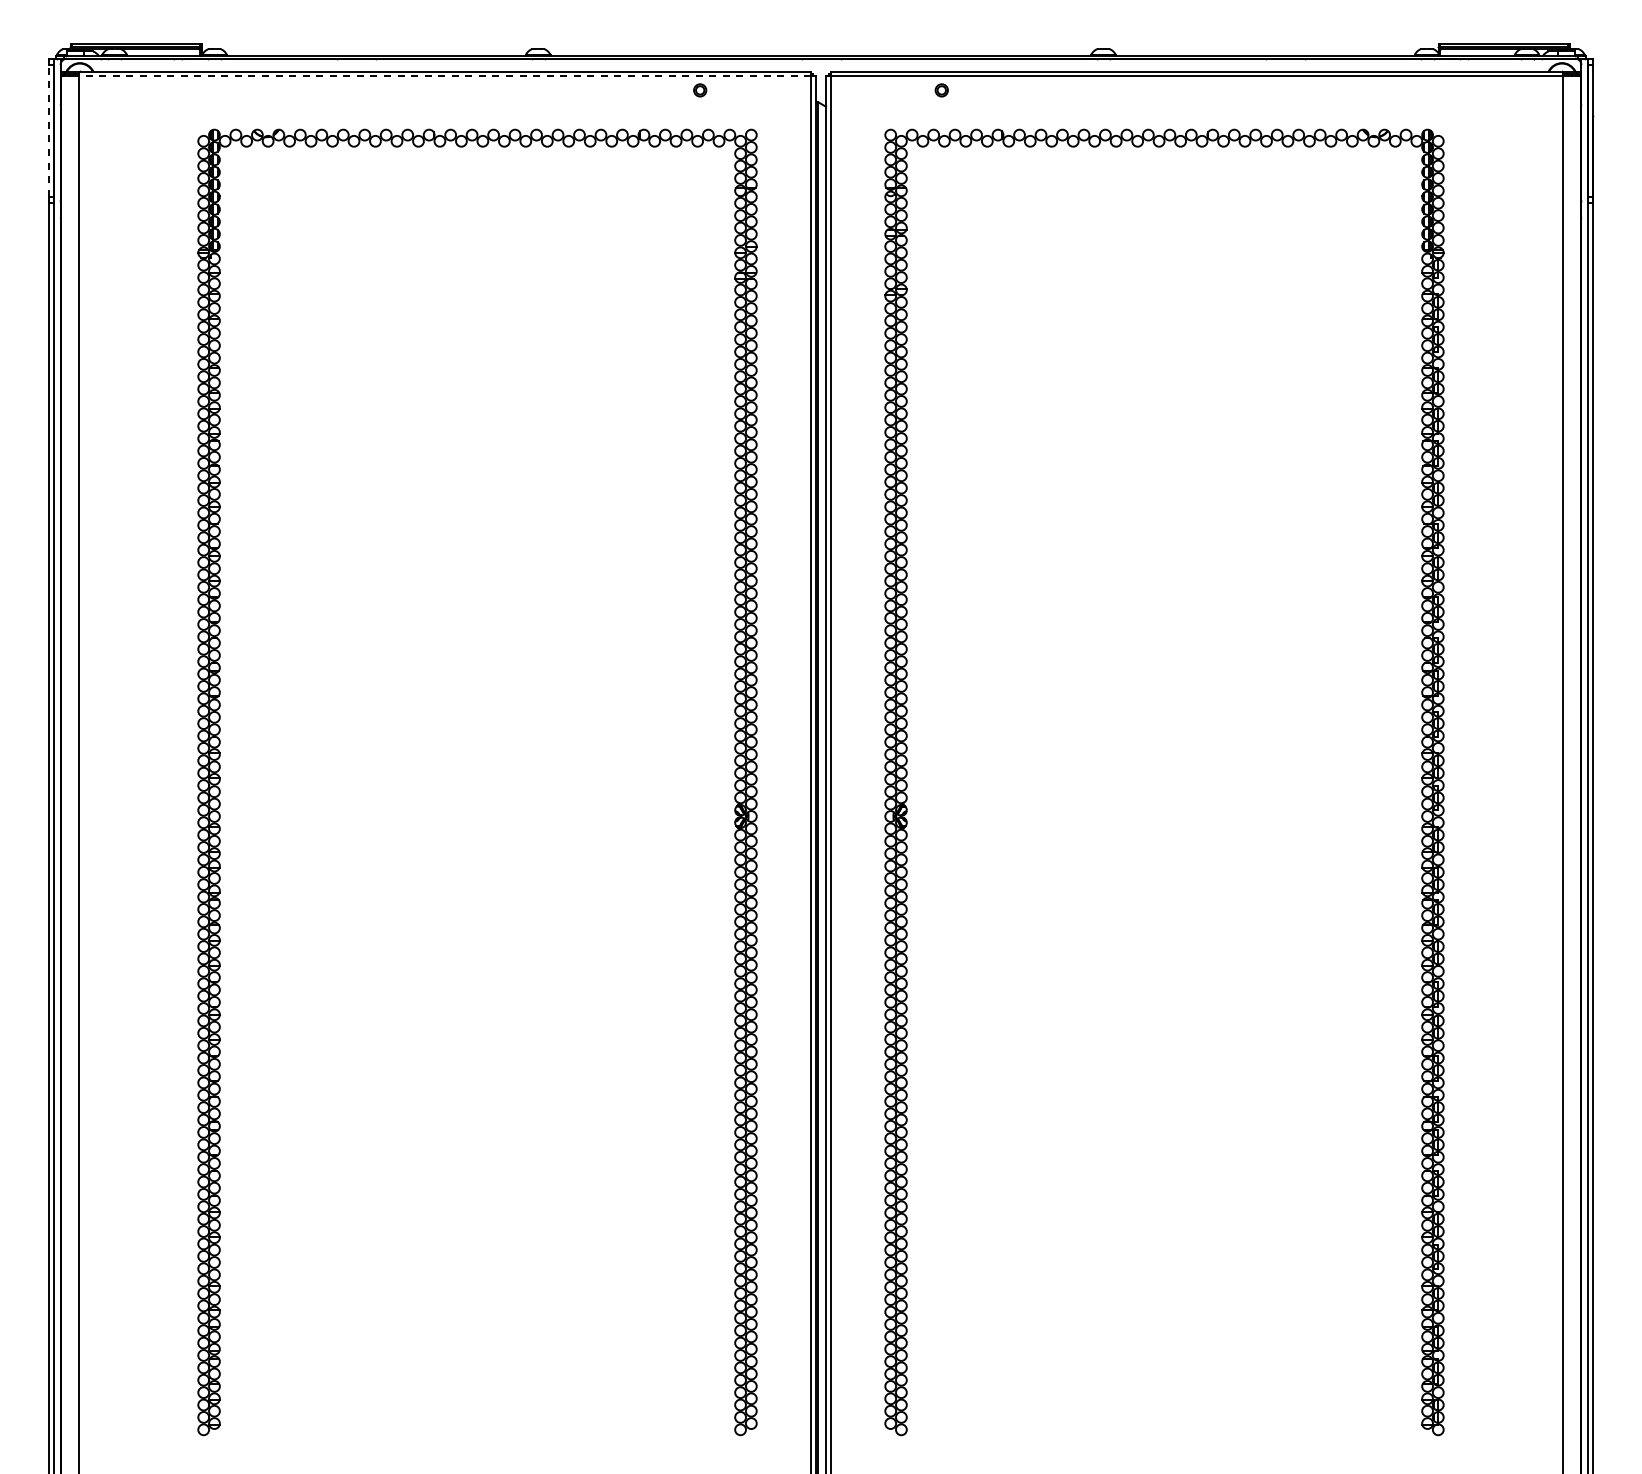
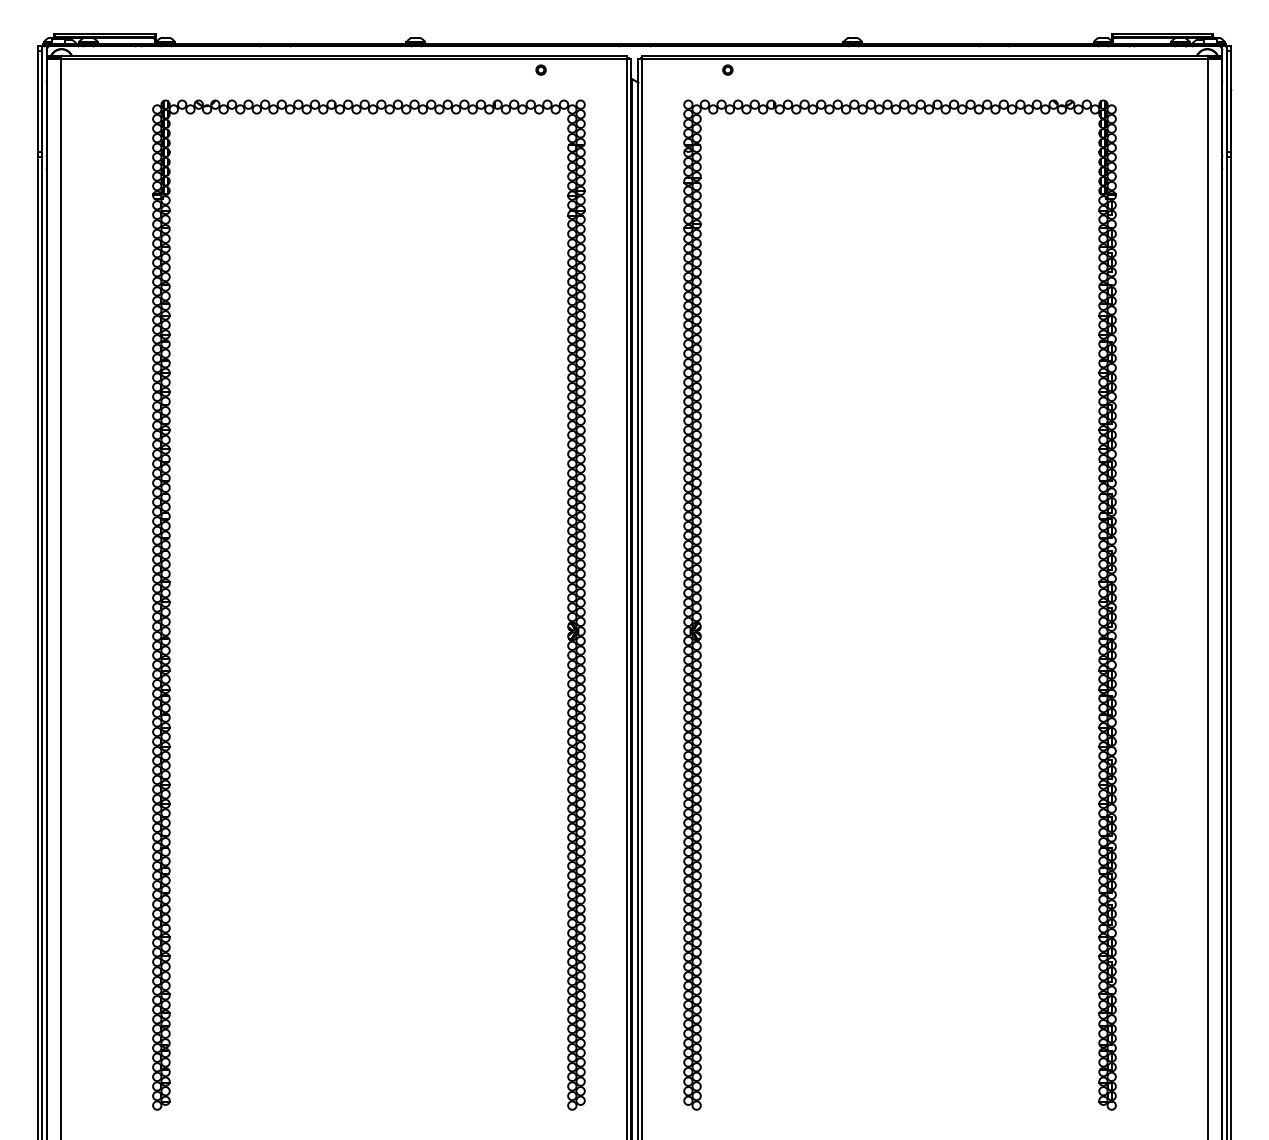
line: (444, 76) -> (343, 59), dashed -> solid
line: (49, 130) -> (38, 101), dashed -> solid

